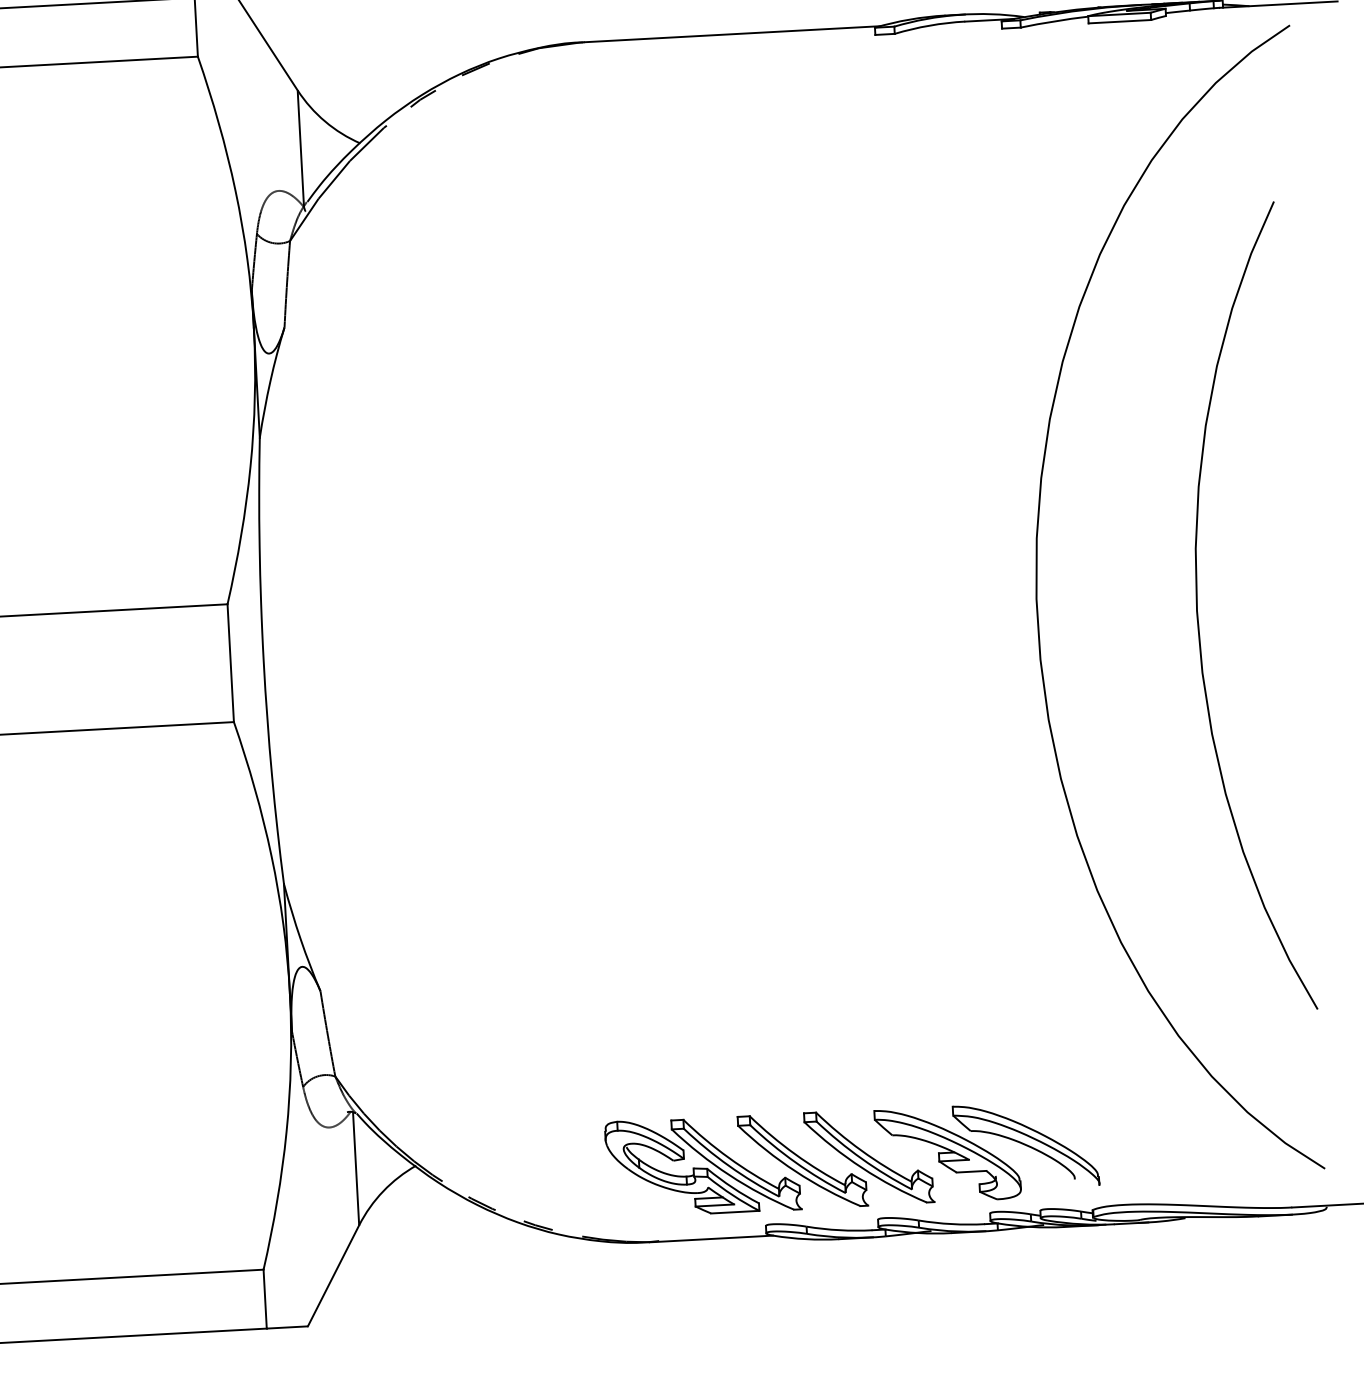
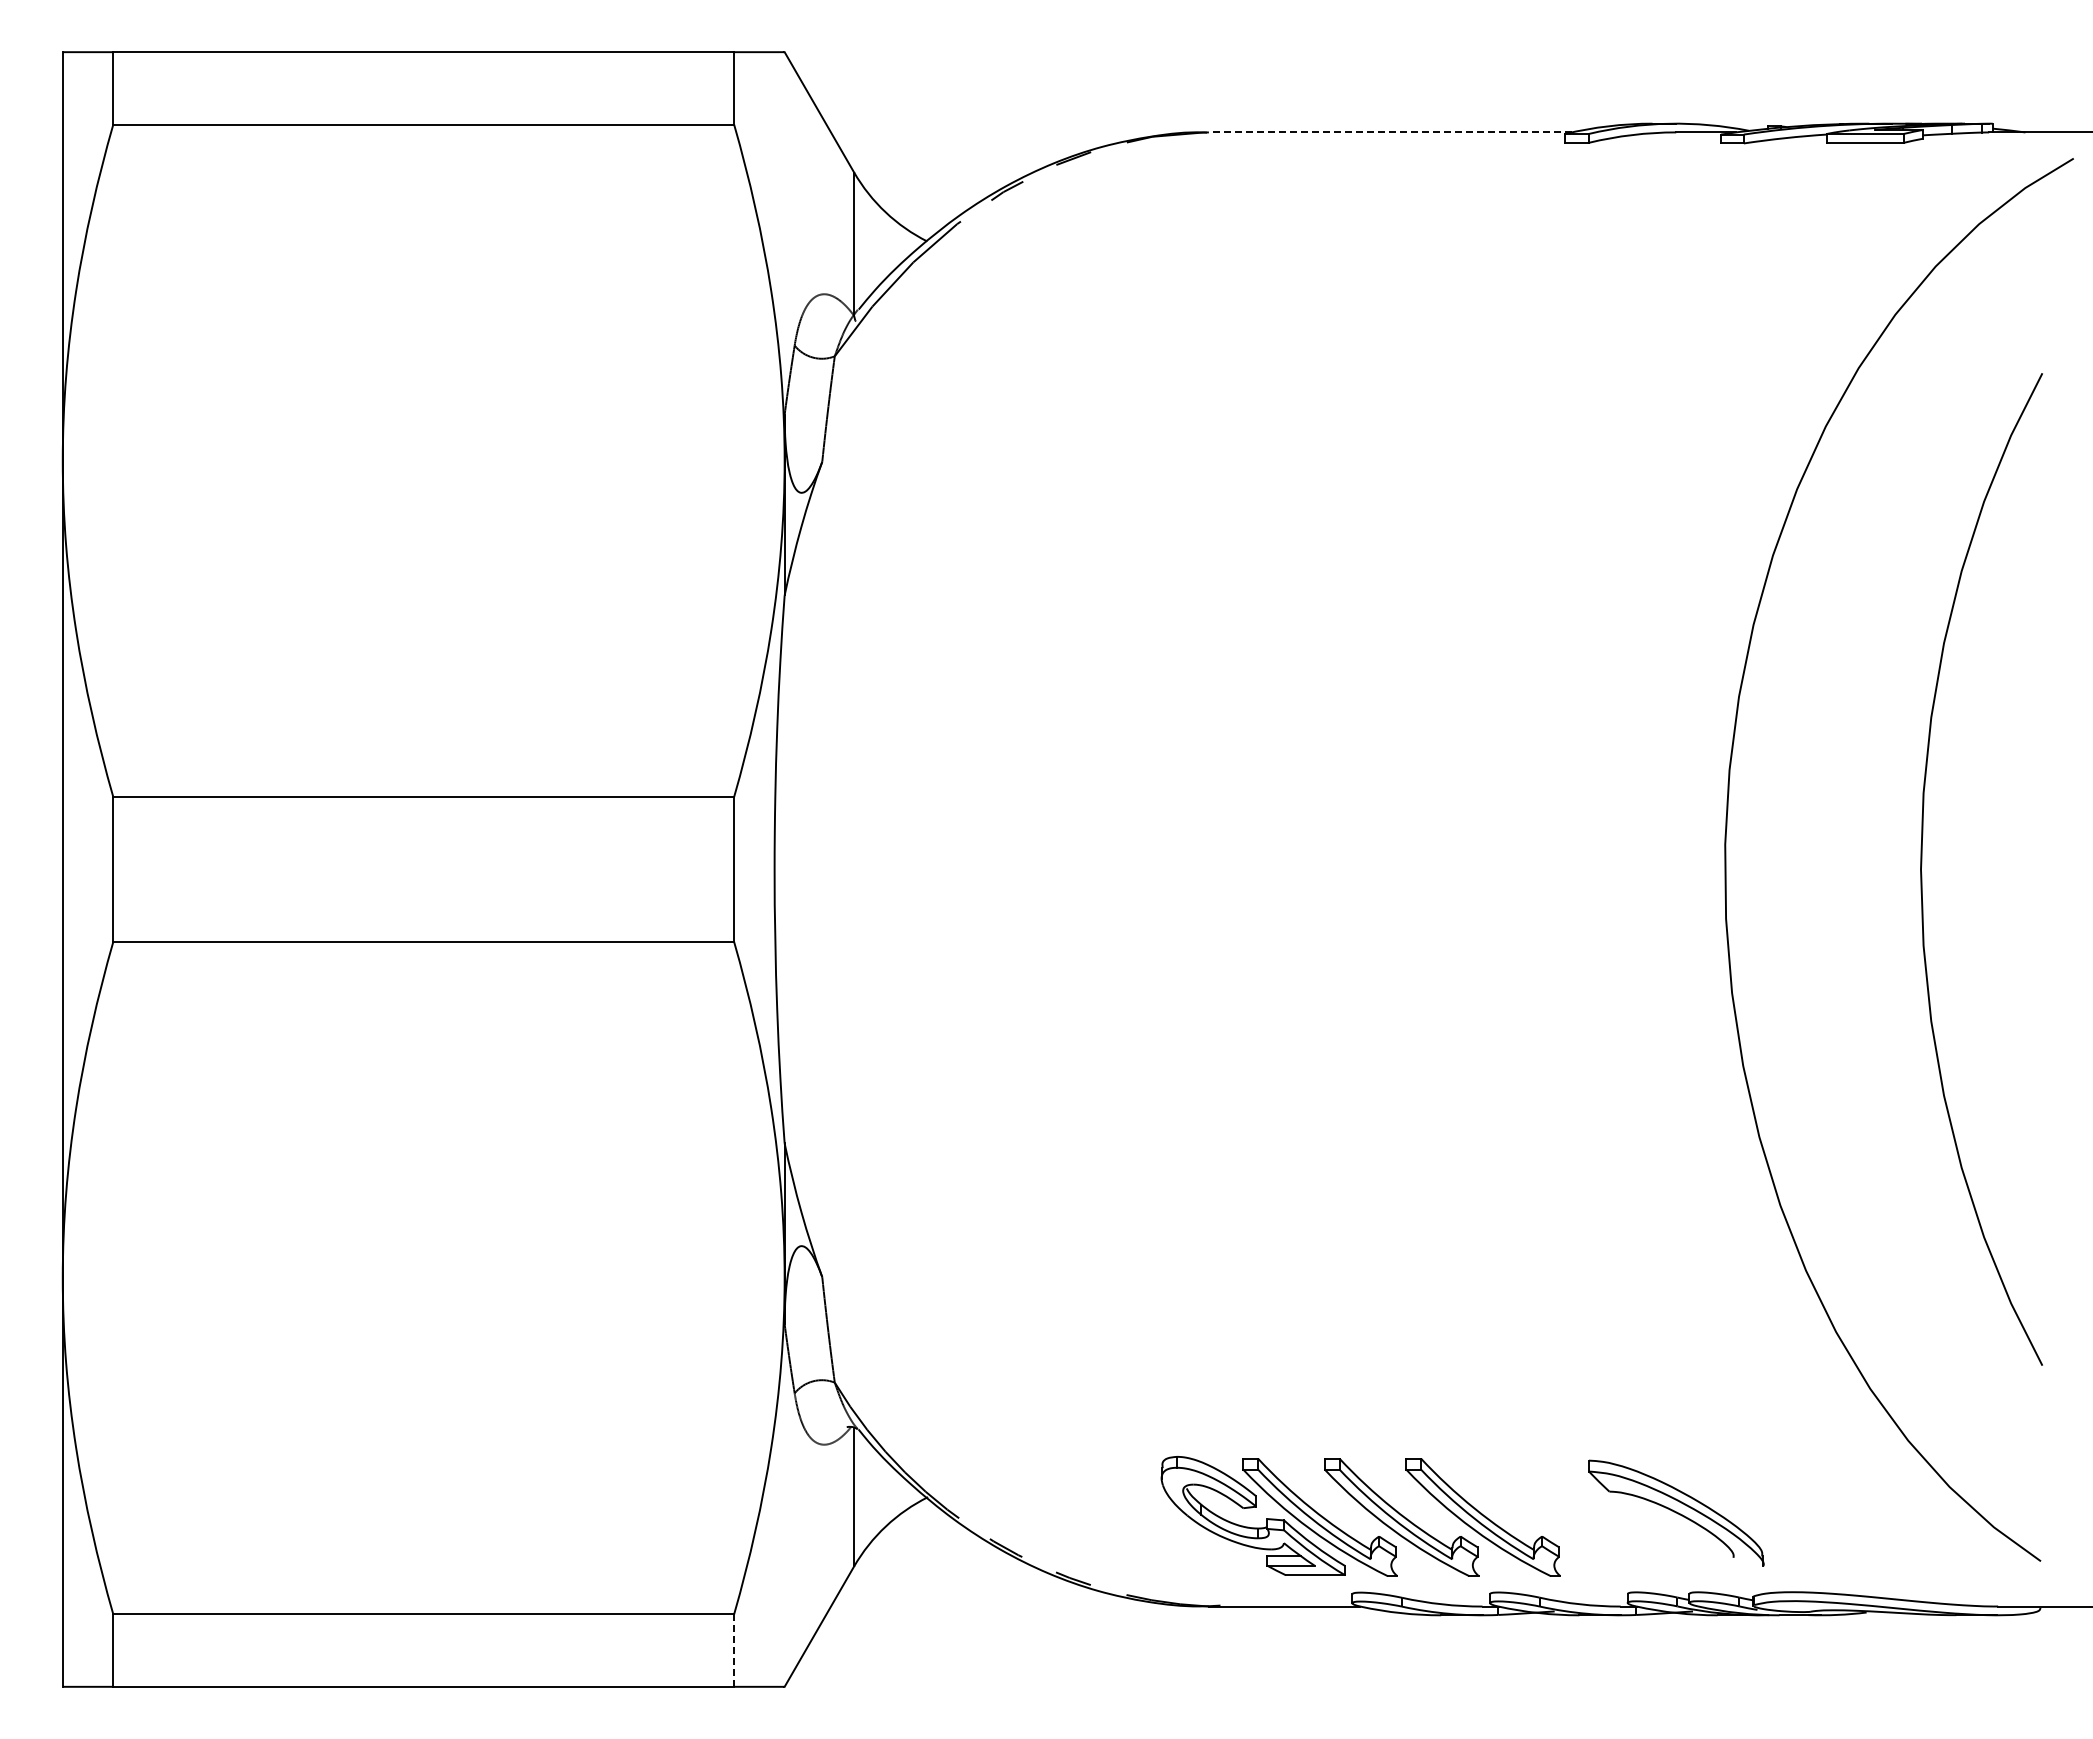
line: (731, 34) -> (1389, 132), solid -> dashed
part: (947, 1154) -> (1579, 1518), removed
line: (265, 1299) -> (734, 1650), solid -> dashed

